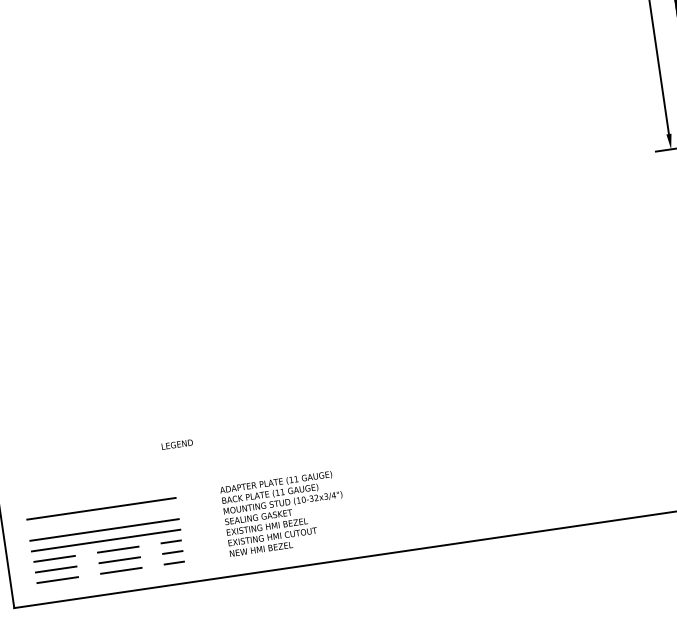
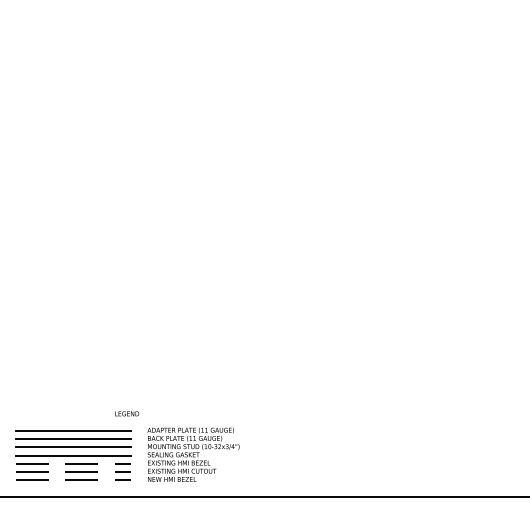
text: (177, 444) -> (127, 413), moved
text: (284, 513) -> (193, 454), moved
line: (102, 519) -> (73, 439), added

